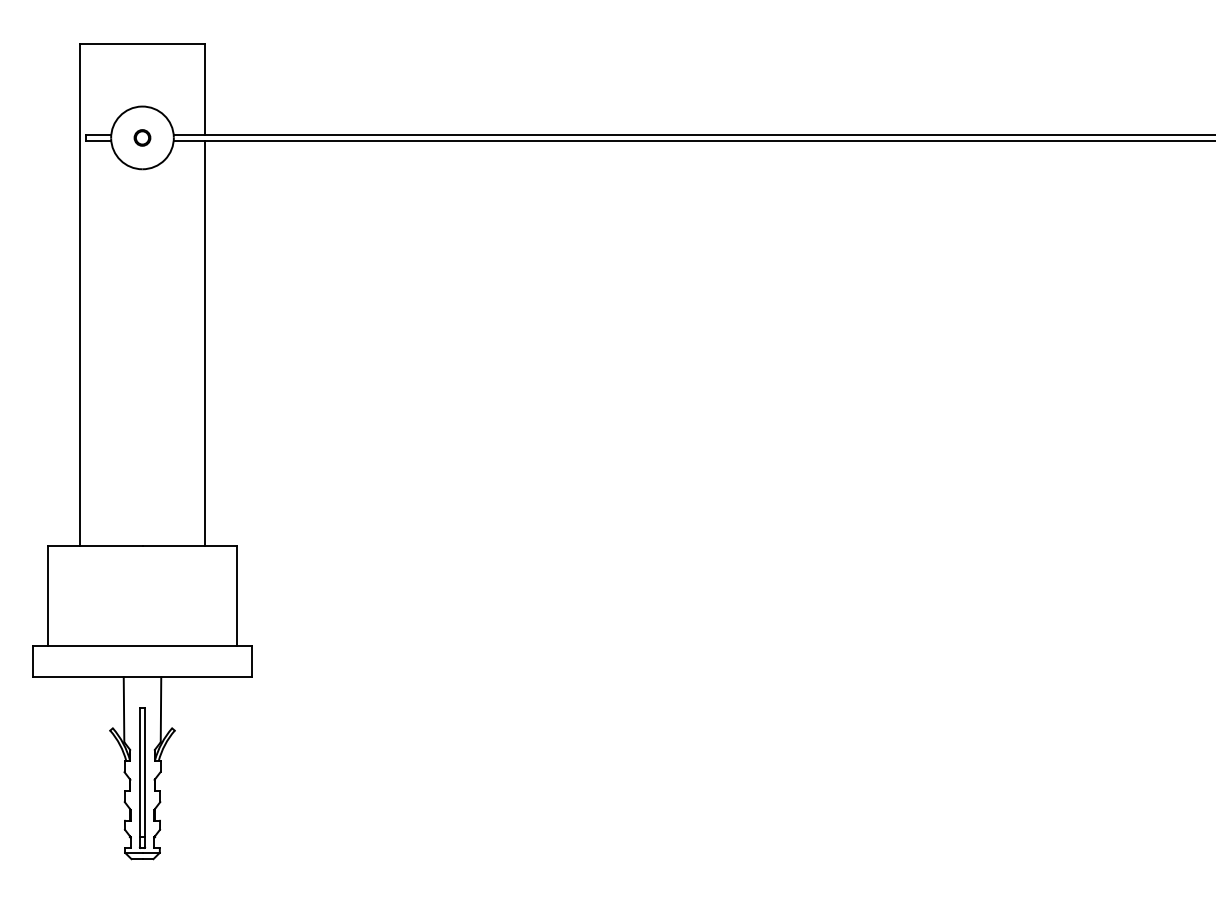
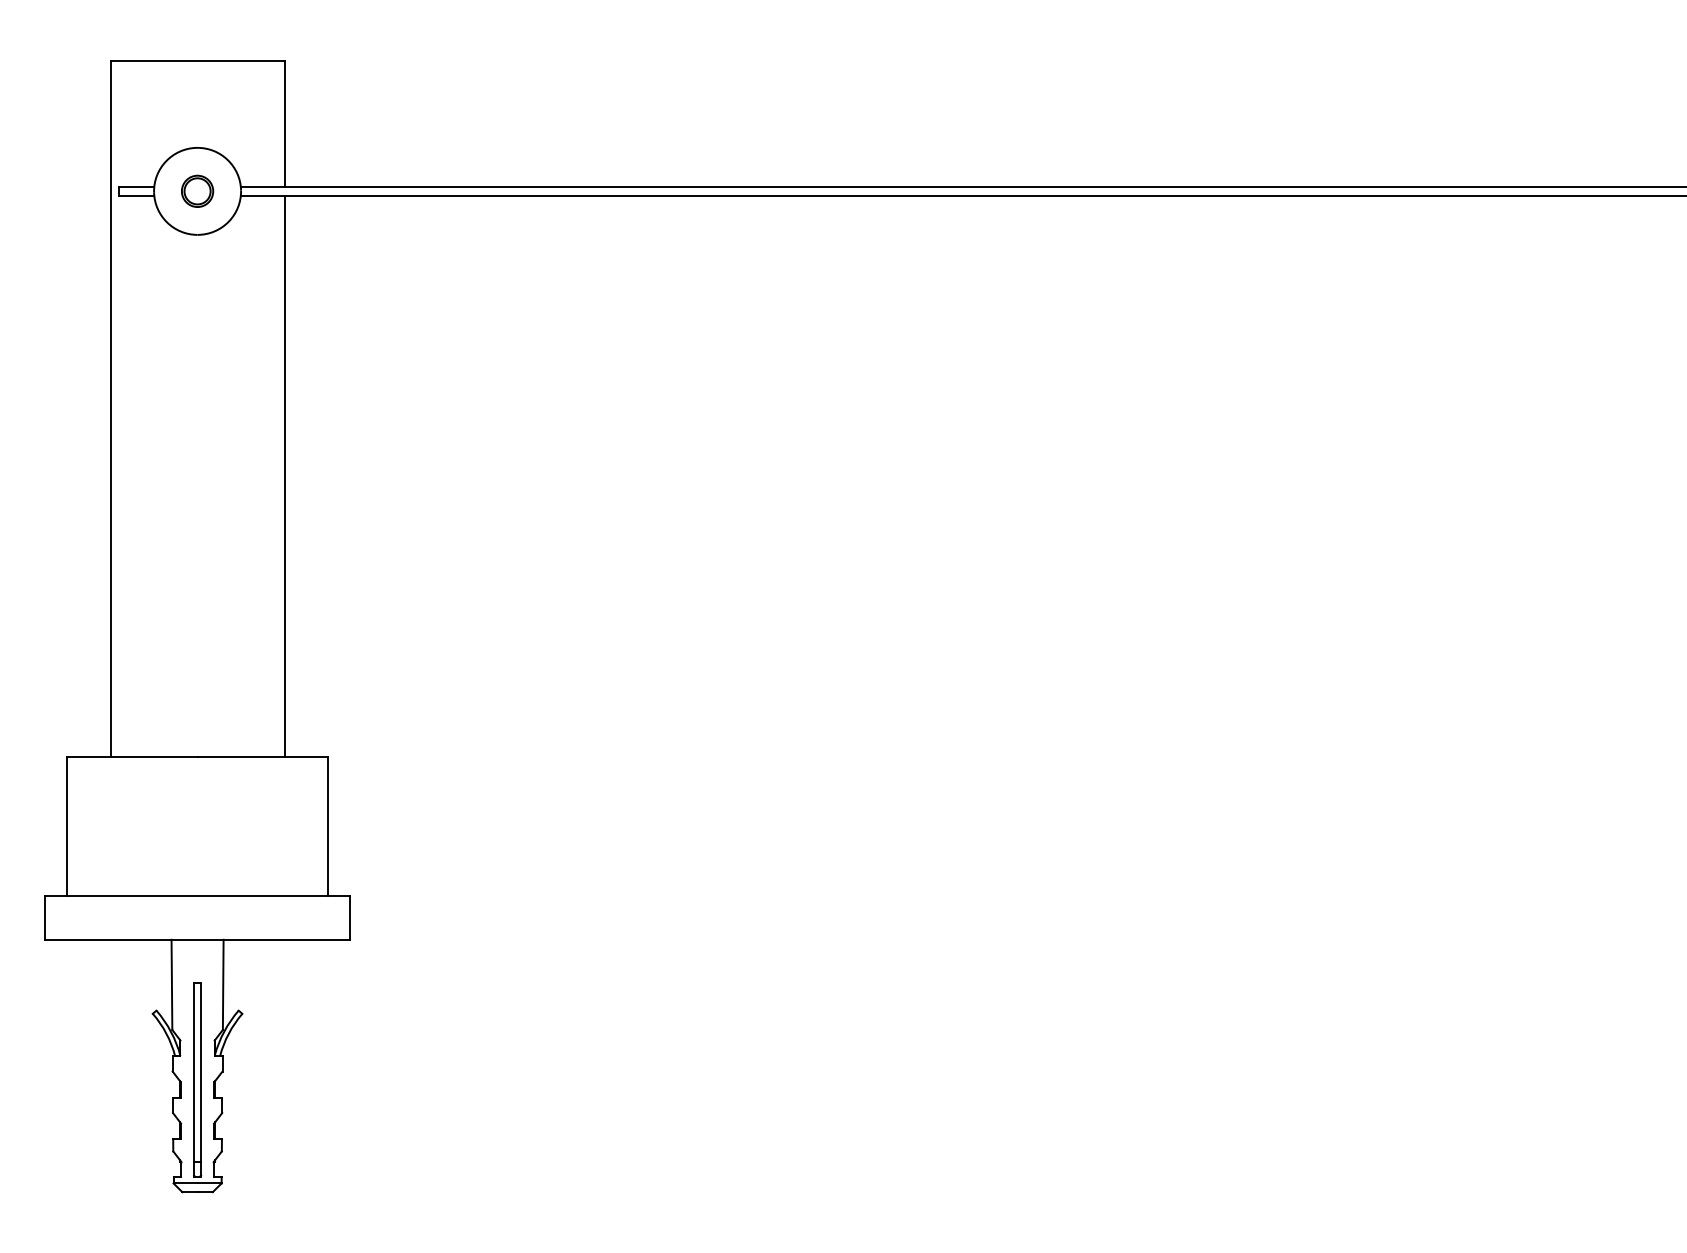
part: (142, 137) -> (197, 190), size x1.43

